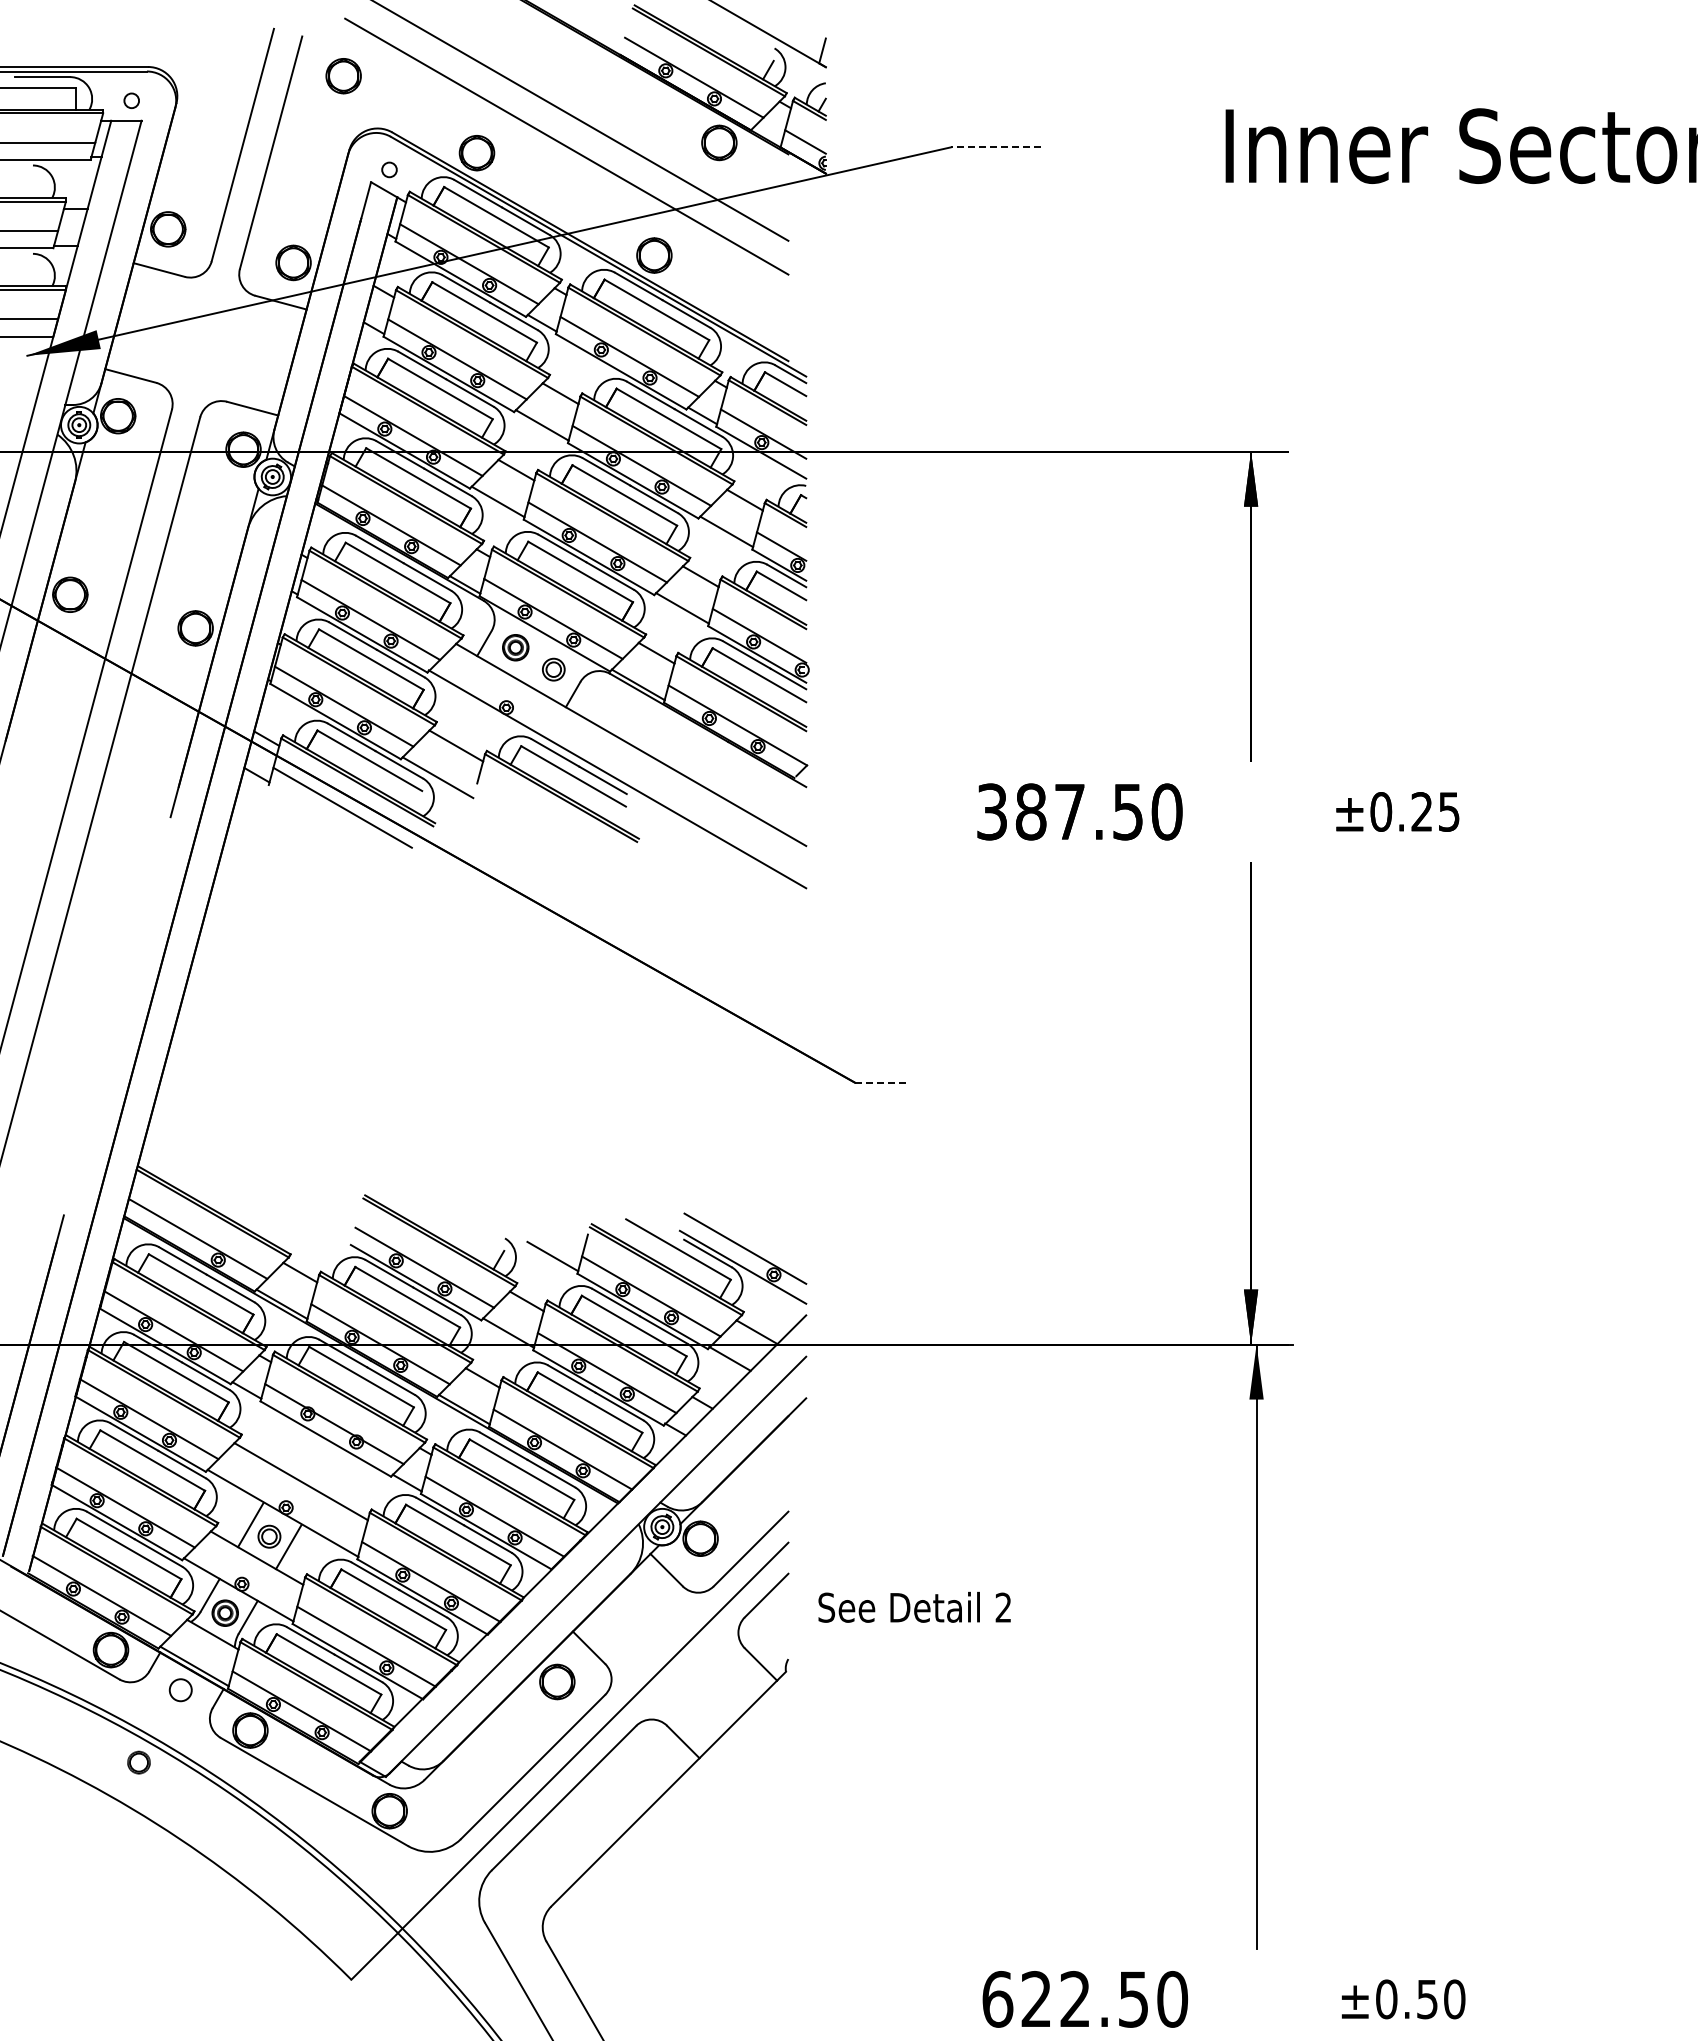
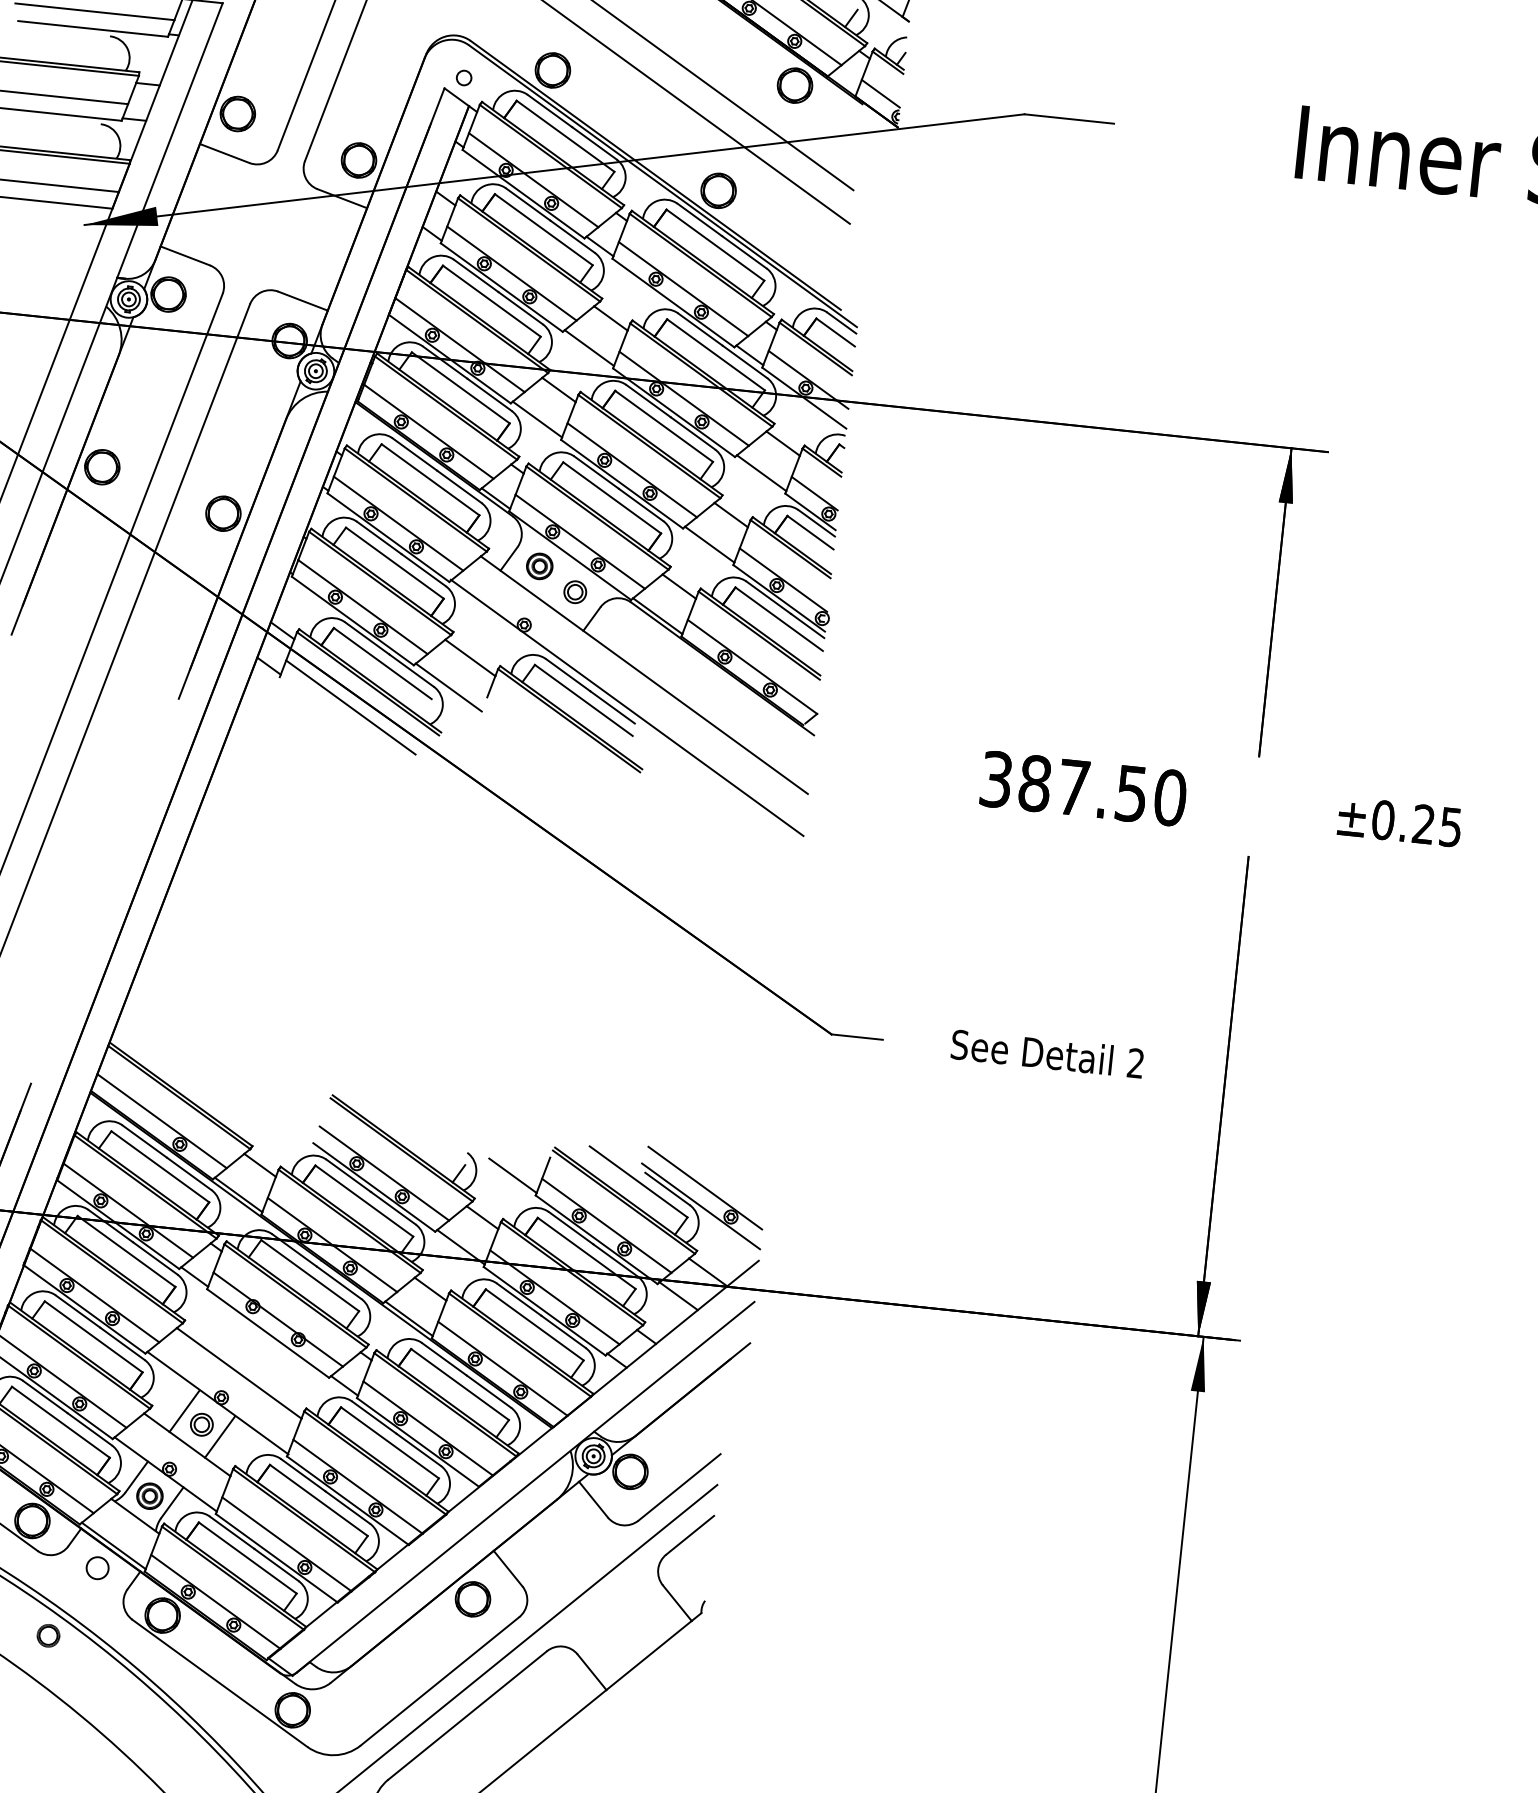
line: (995, 147) -> (1069, 119), dashed -> solid
line: (880, 1082) -> (857, 1036), dashed -> solid
text: (914, 1606) -> (1047, 1052), moved

